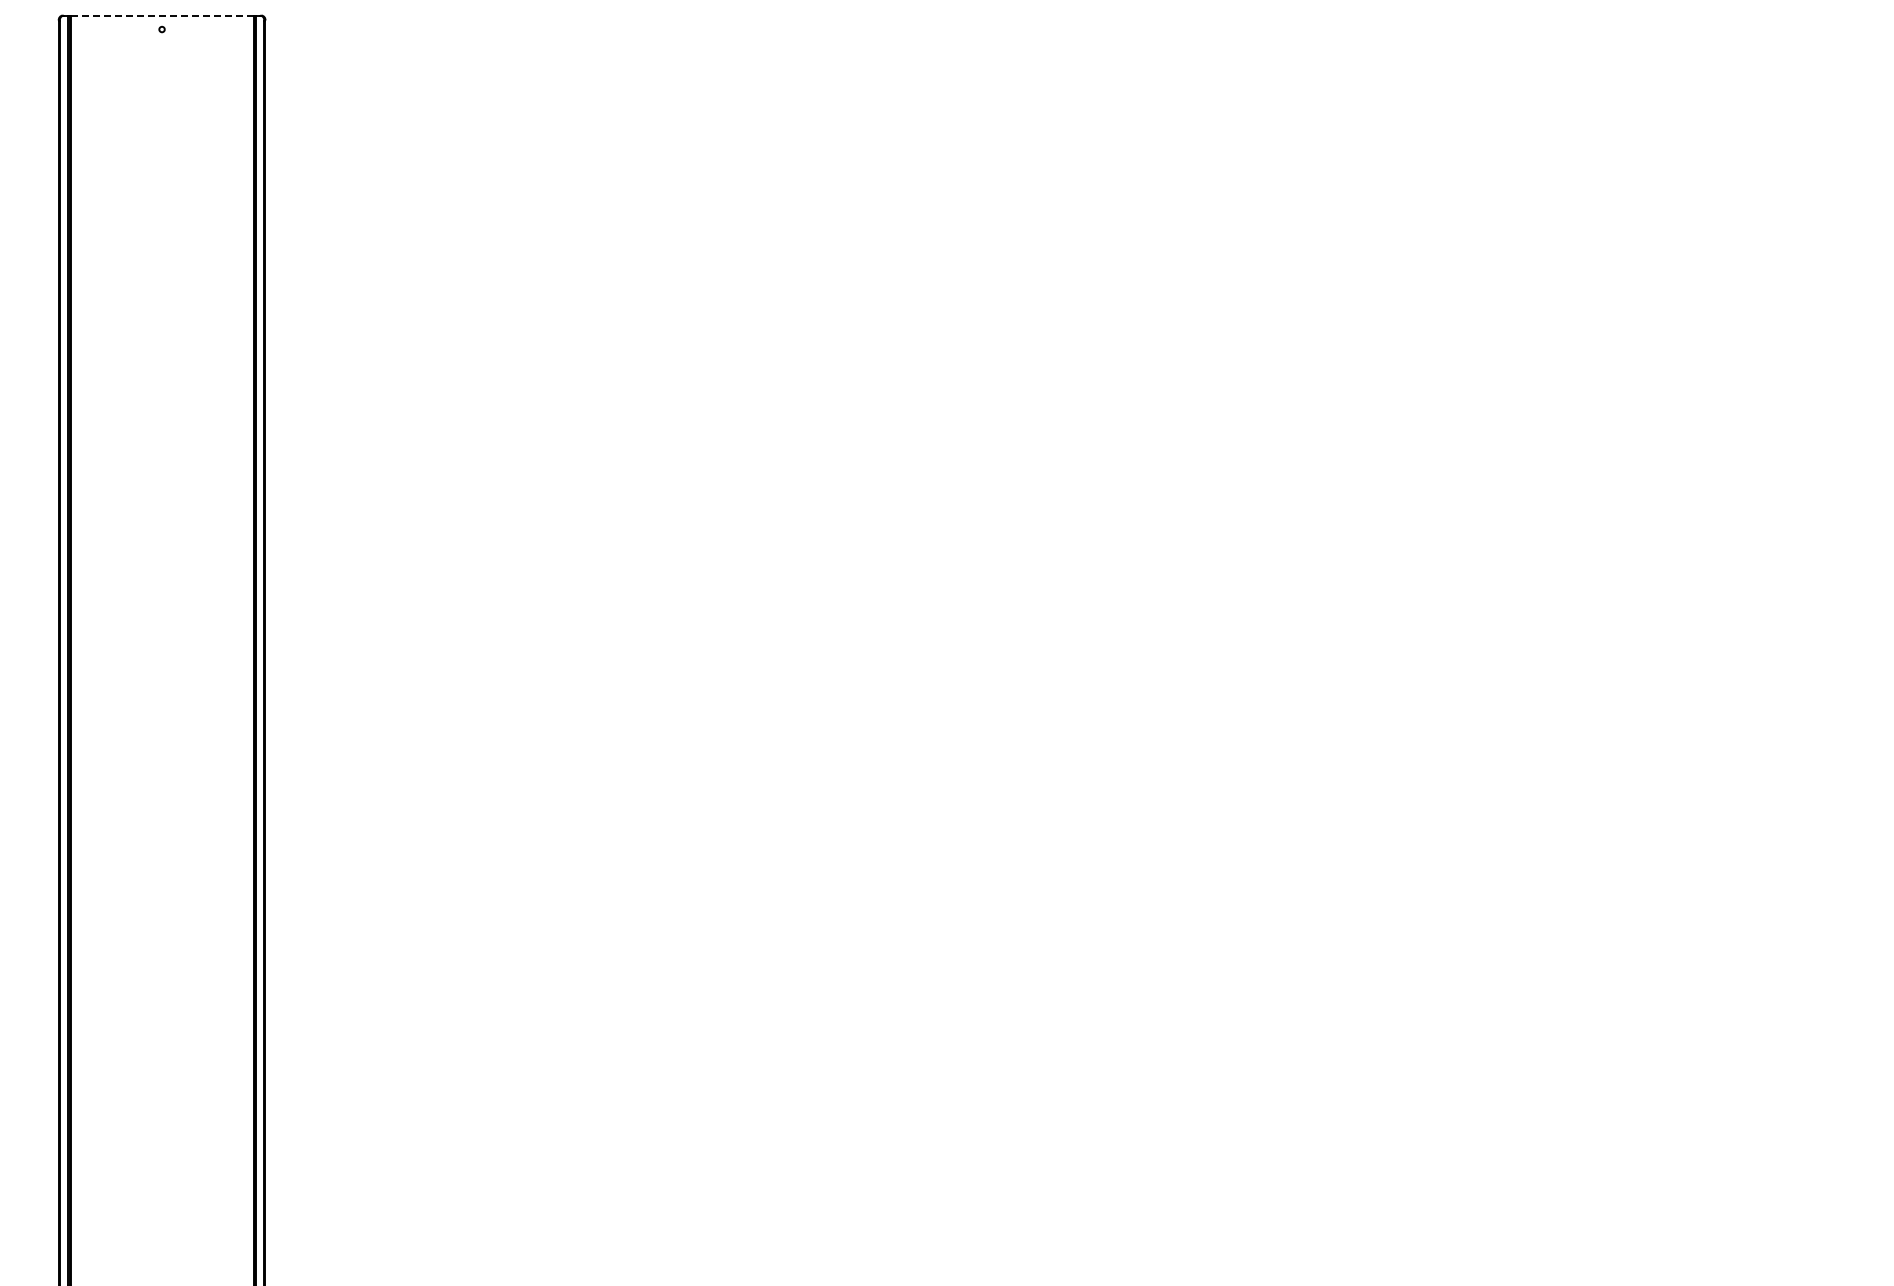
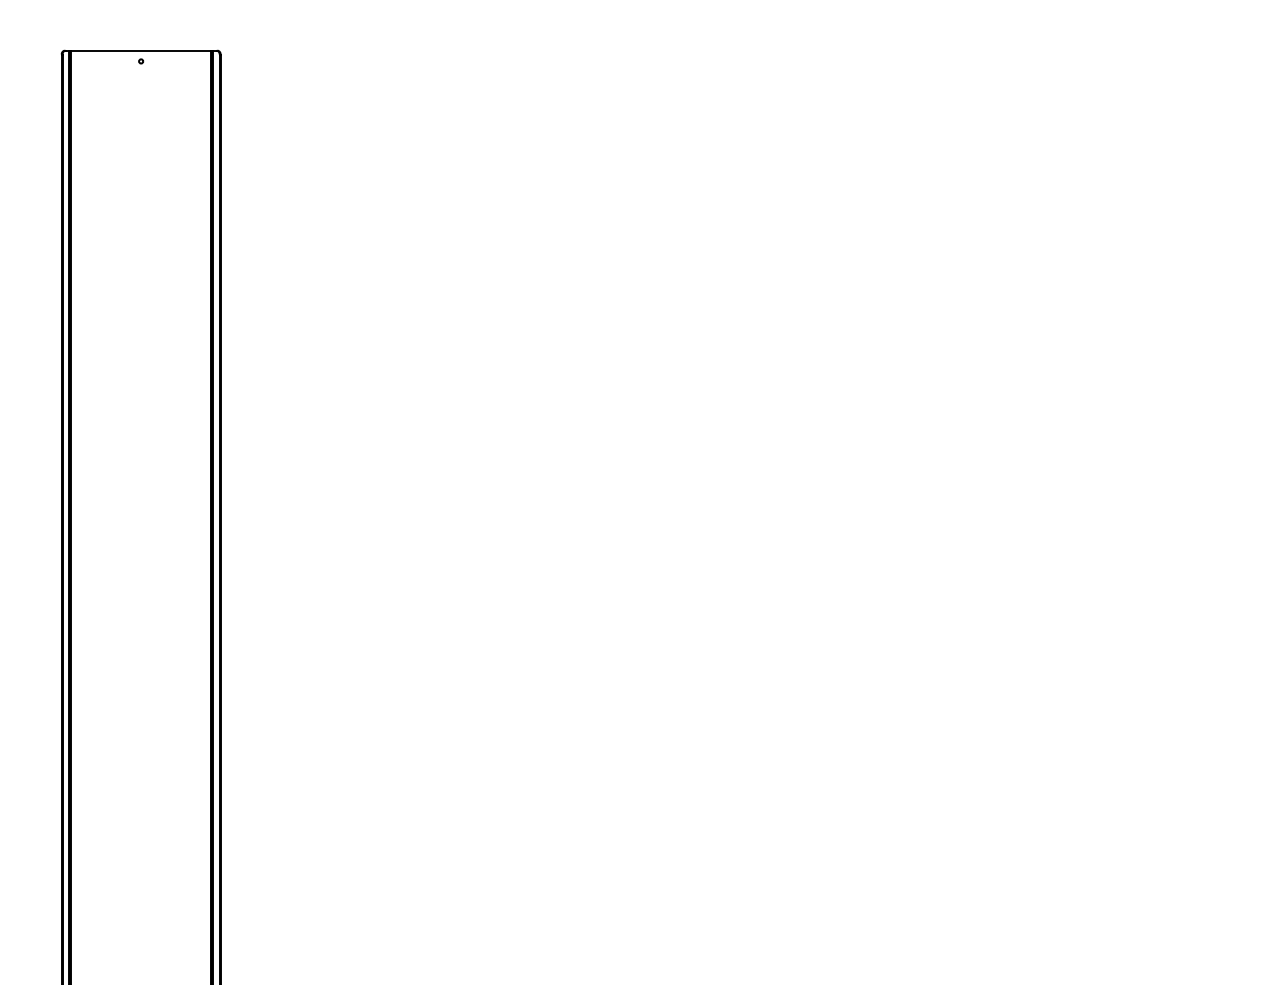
line: (162, 15) -> (141, 50), dashed -> solid

